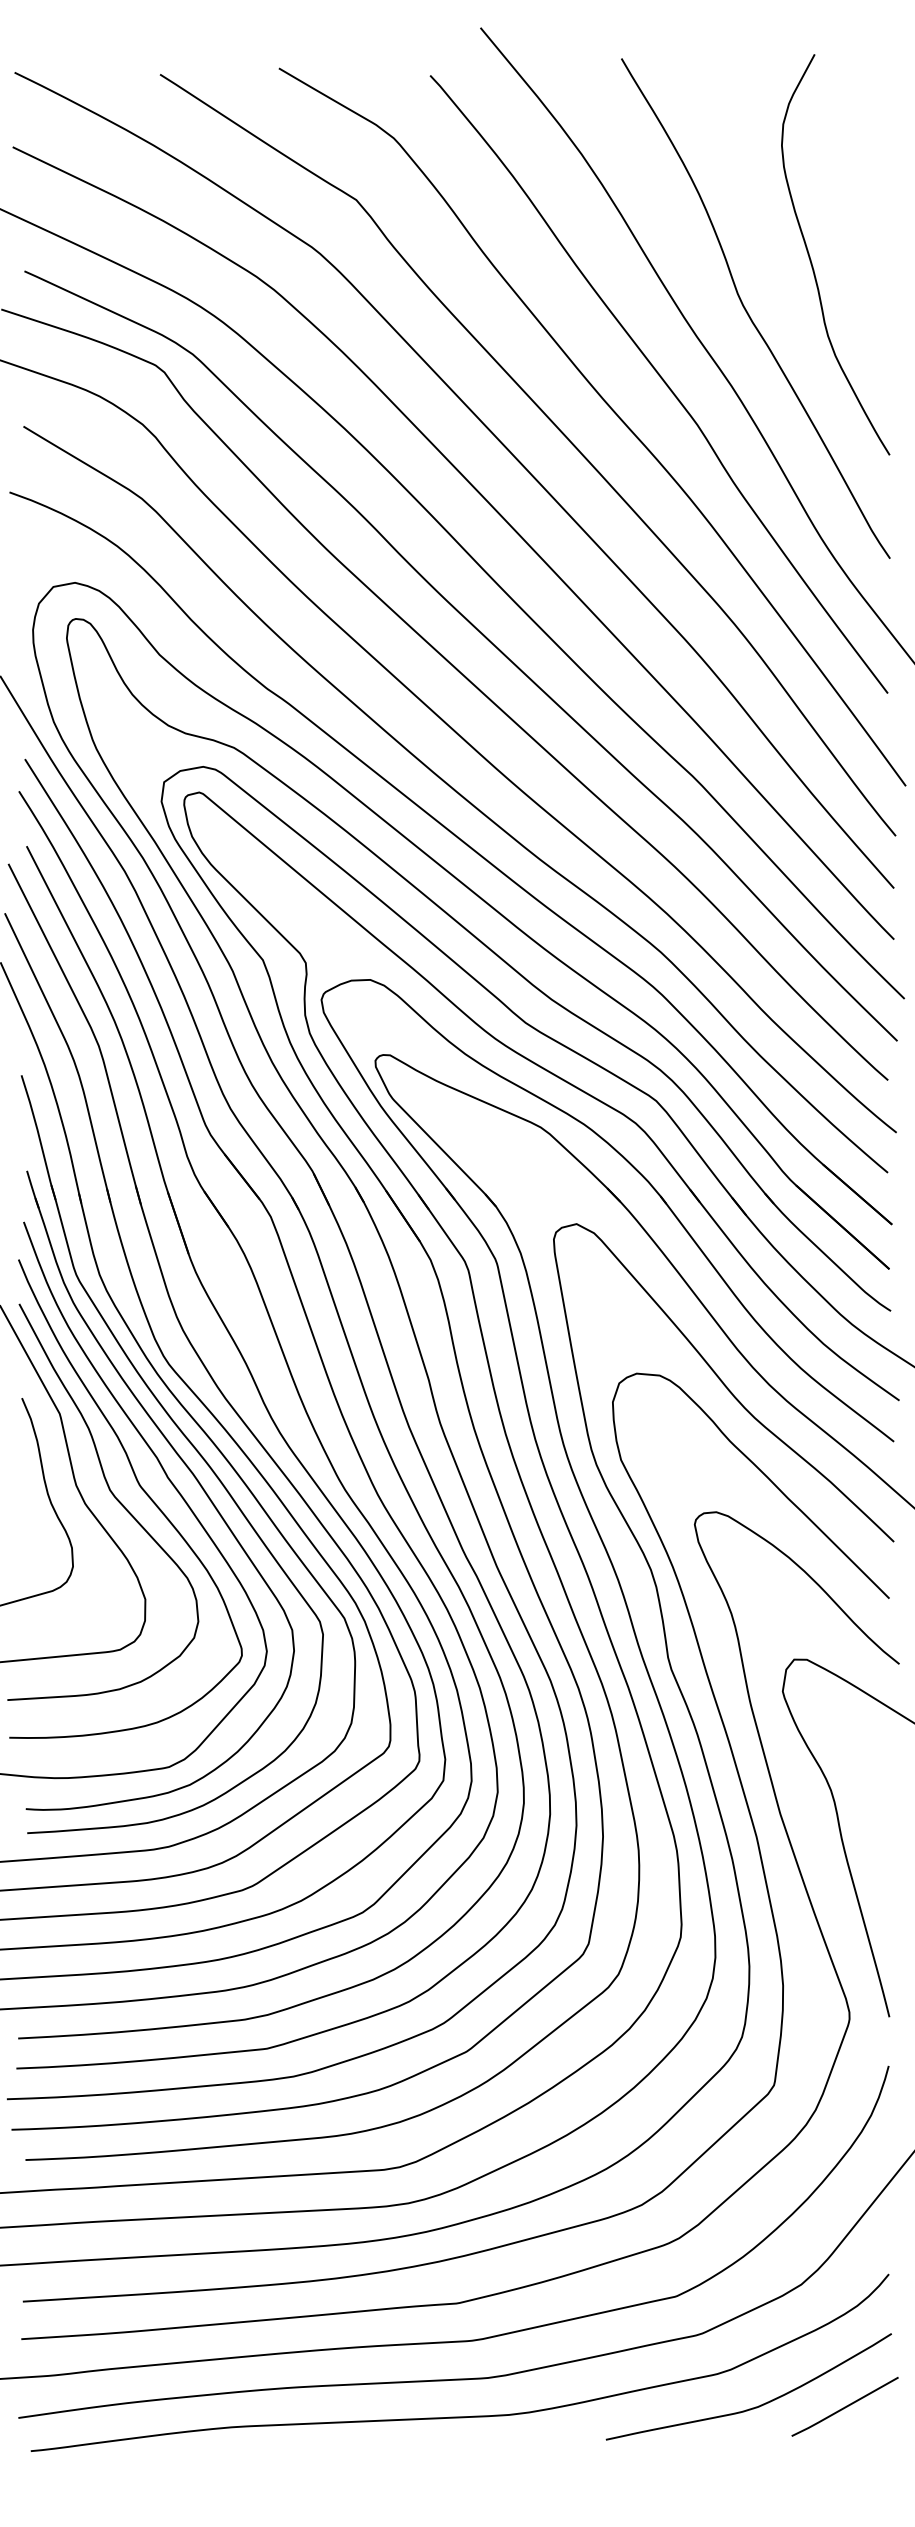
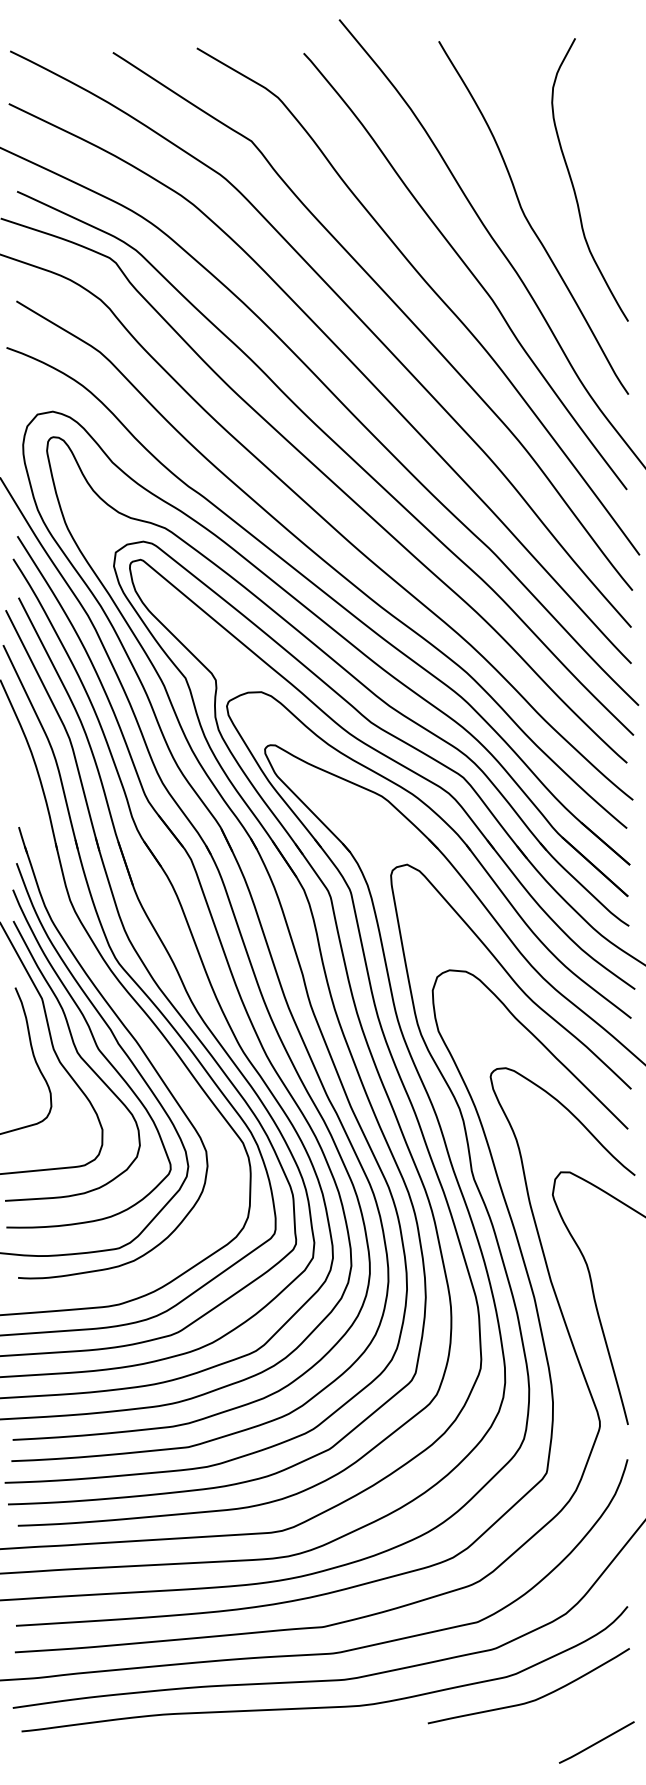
part: (186, 1439) -> (131, 1016), removed
line: (844, 2406) -> (596, 1742), moved

